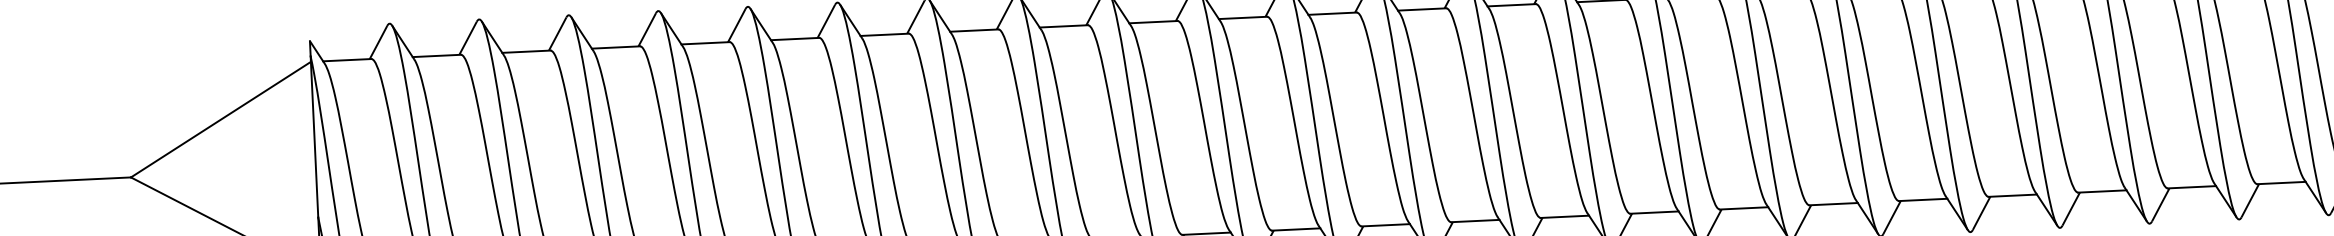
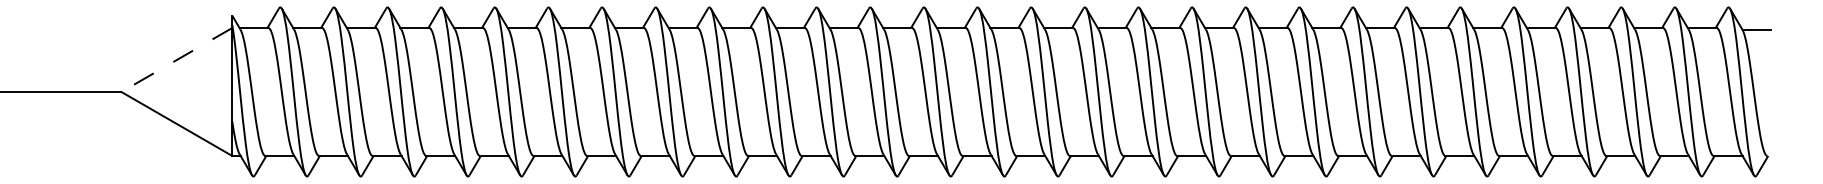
line: (220, 120) -> (176, 60), solid -> dashed

